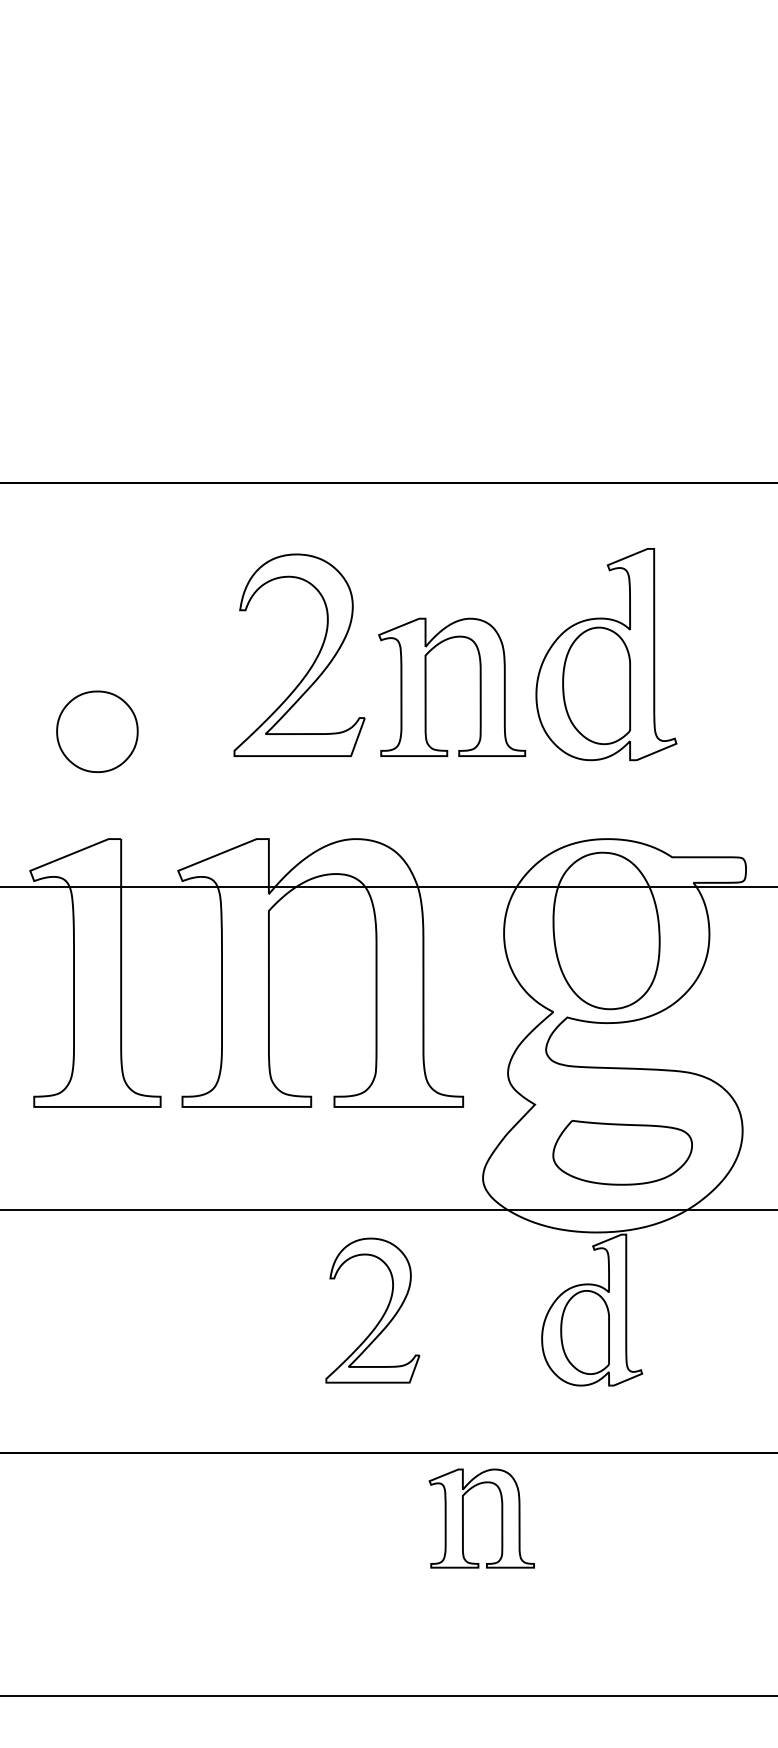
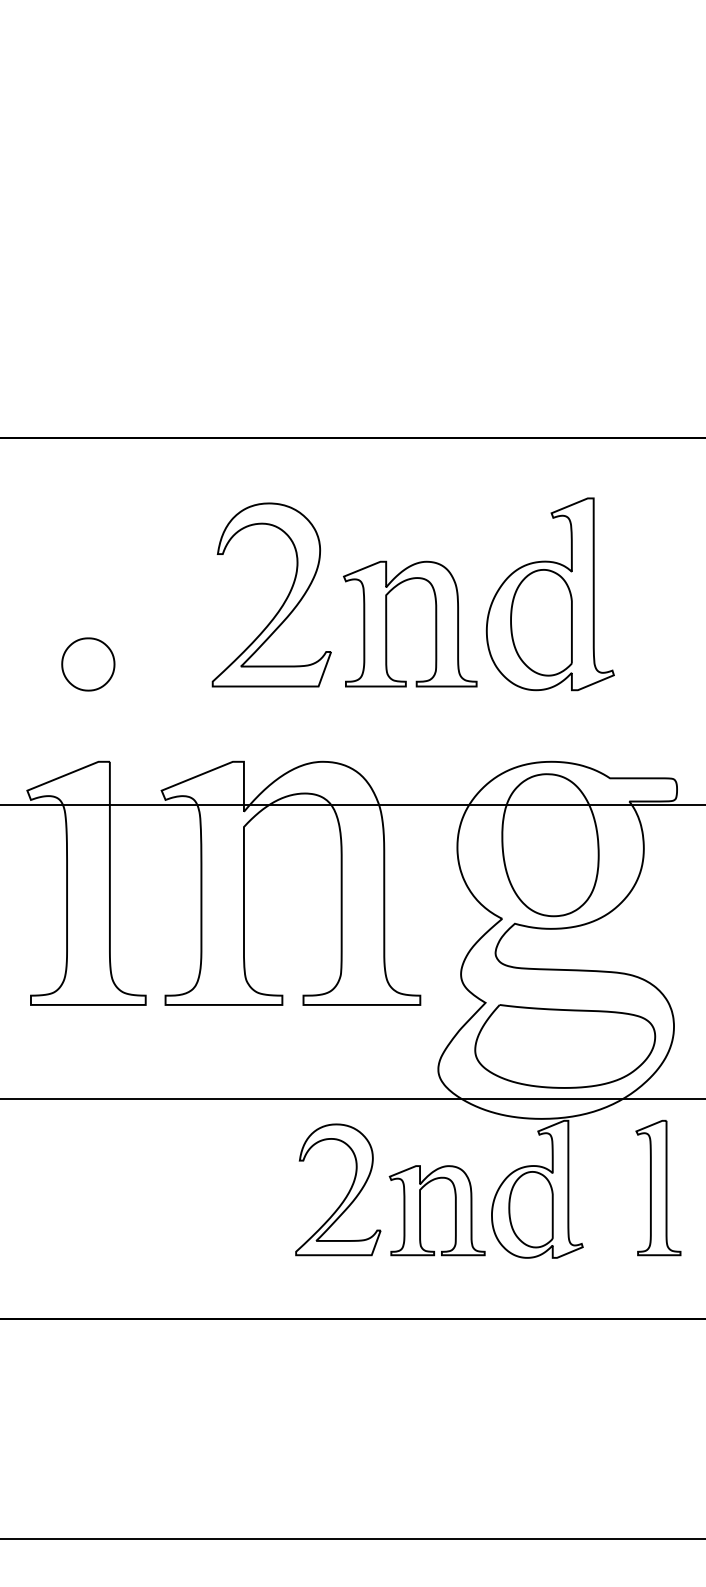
part: (97, 731) -> (88, 664), size x0.71
part: (622, 1152) -> (564, 1046), size x1.43
part: (725, 1308) -> (658, 1187), added
part: (463, 1518) -> (420, 1210), moved

